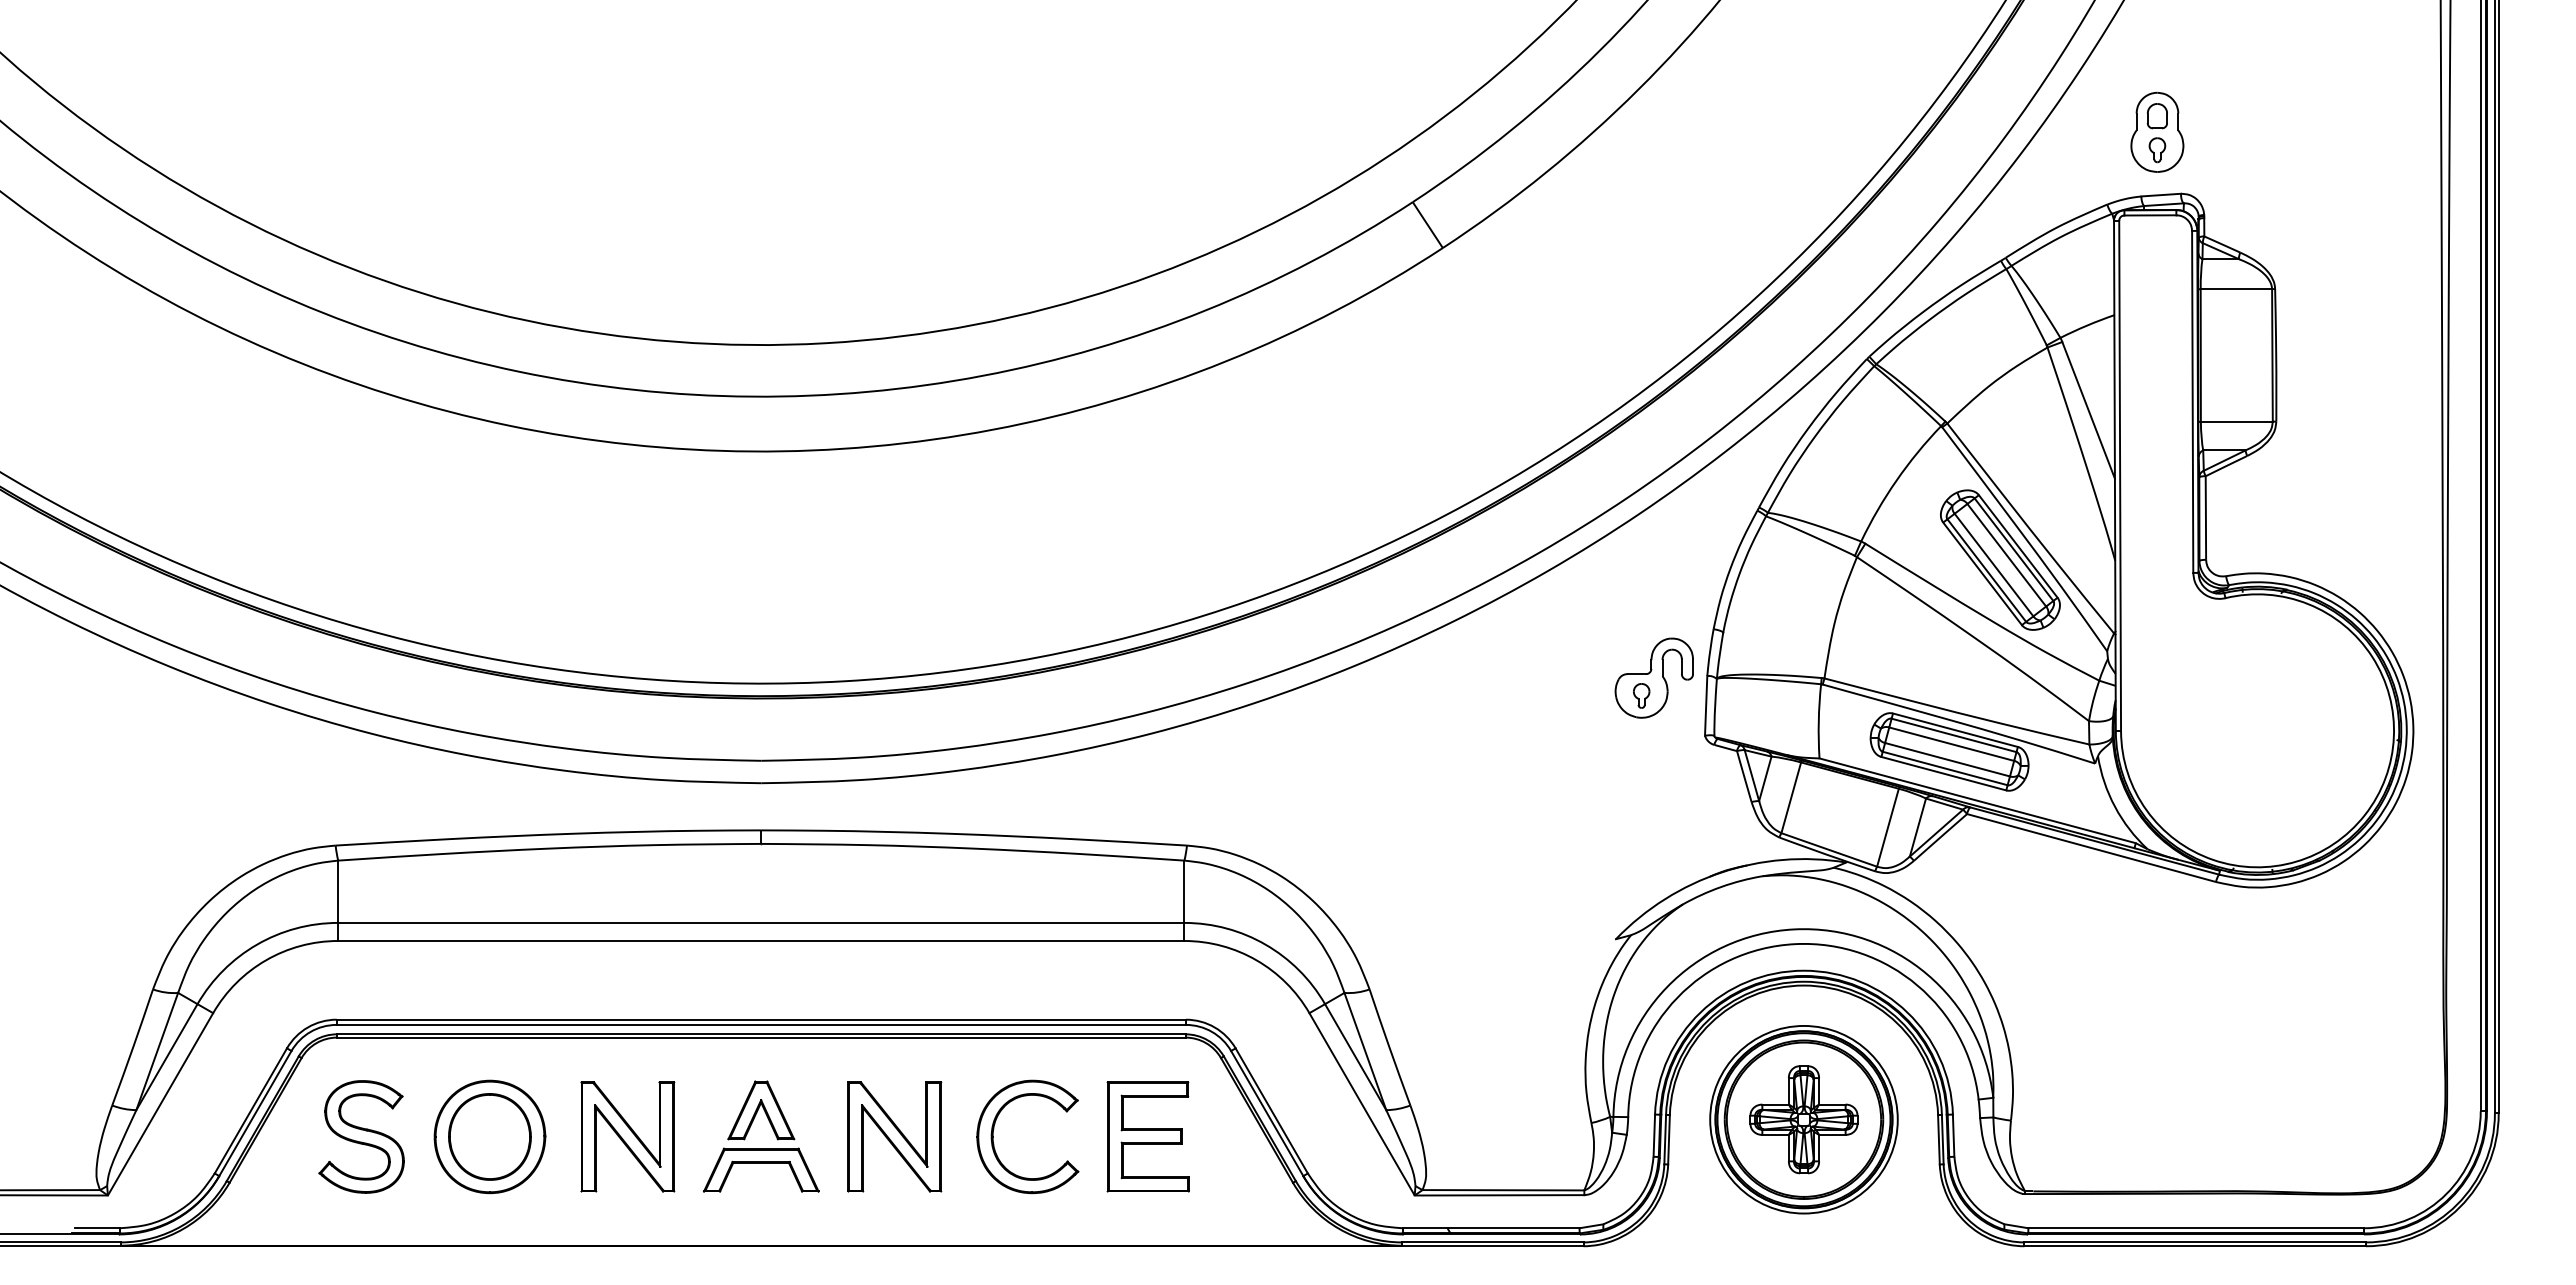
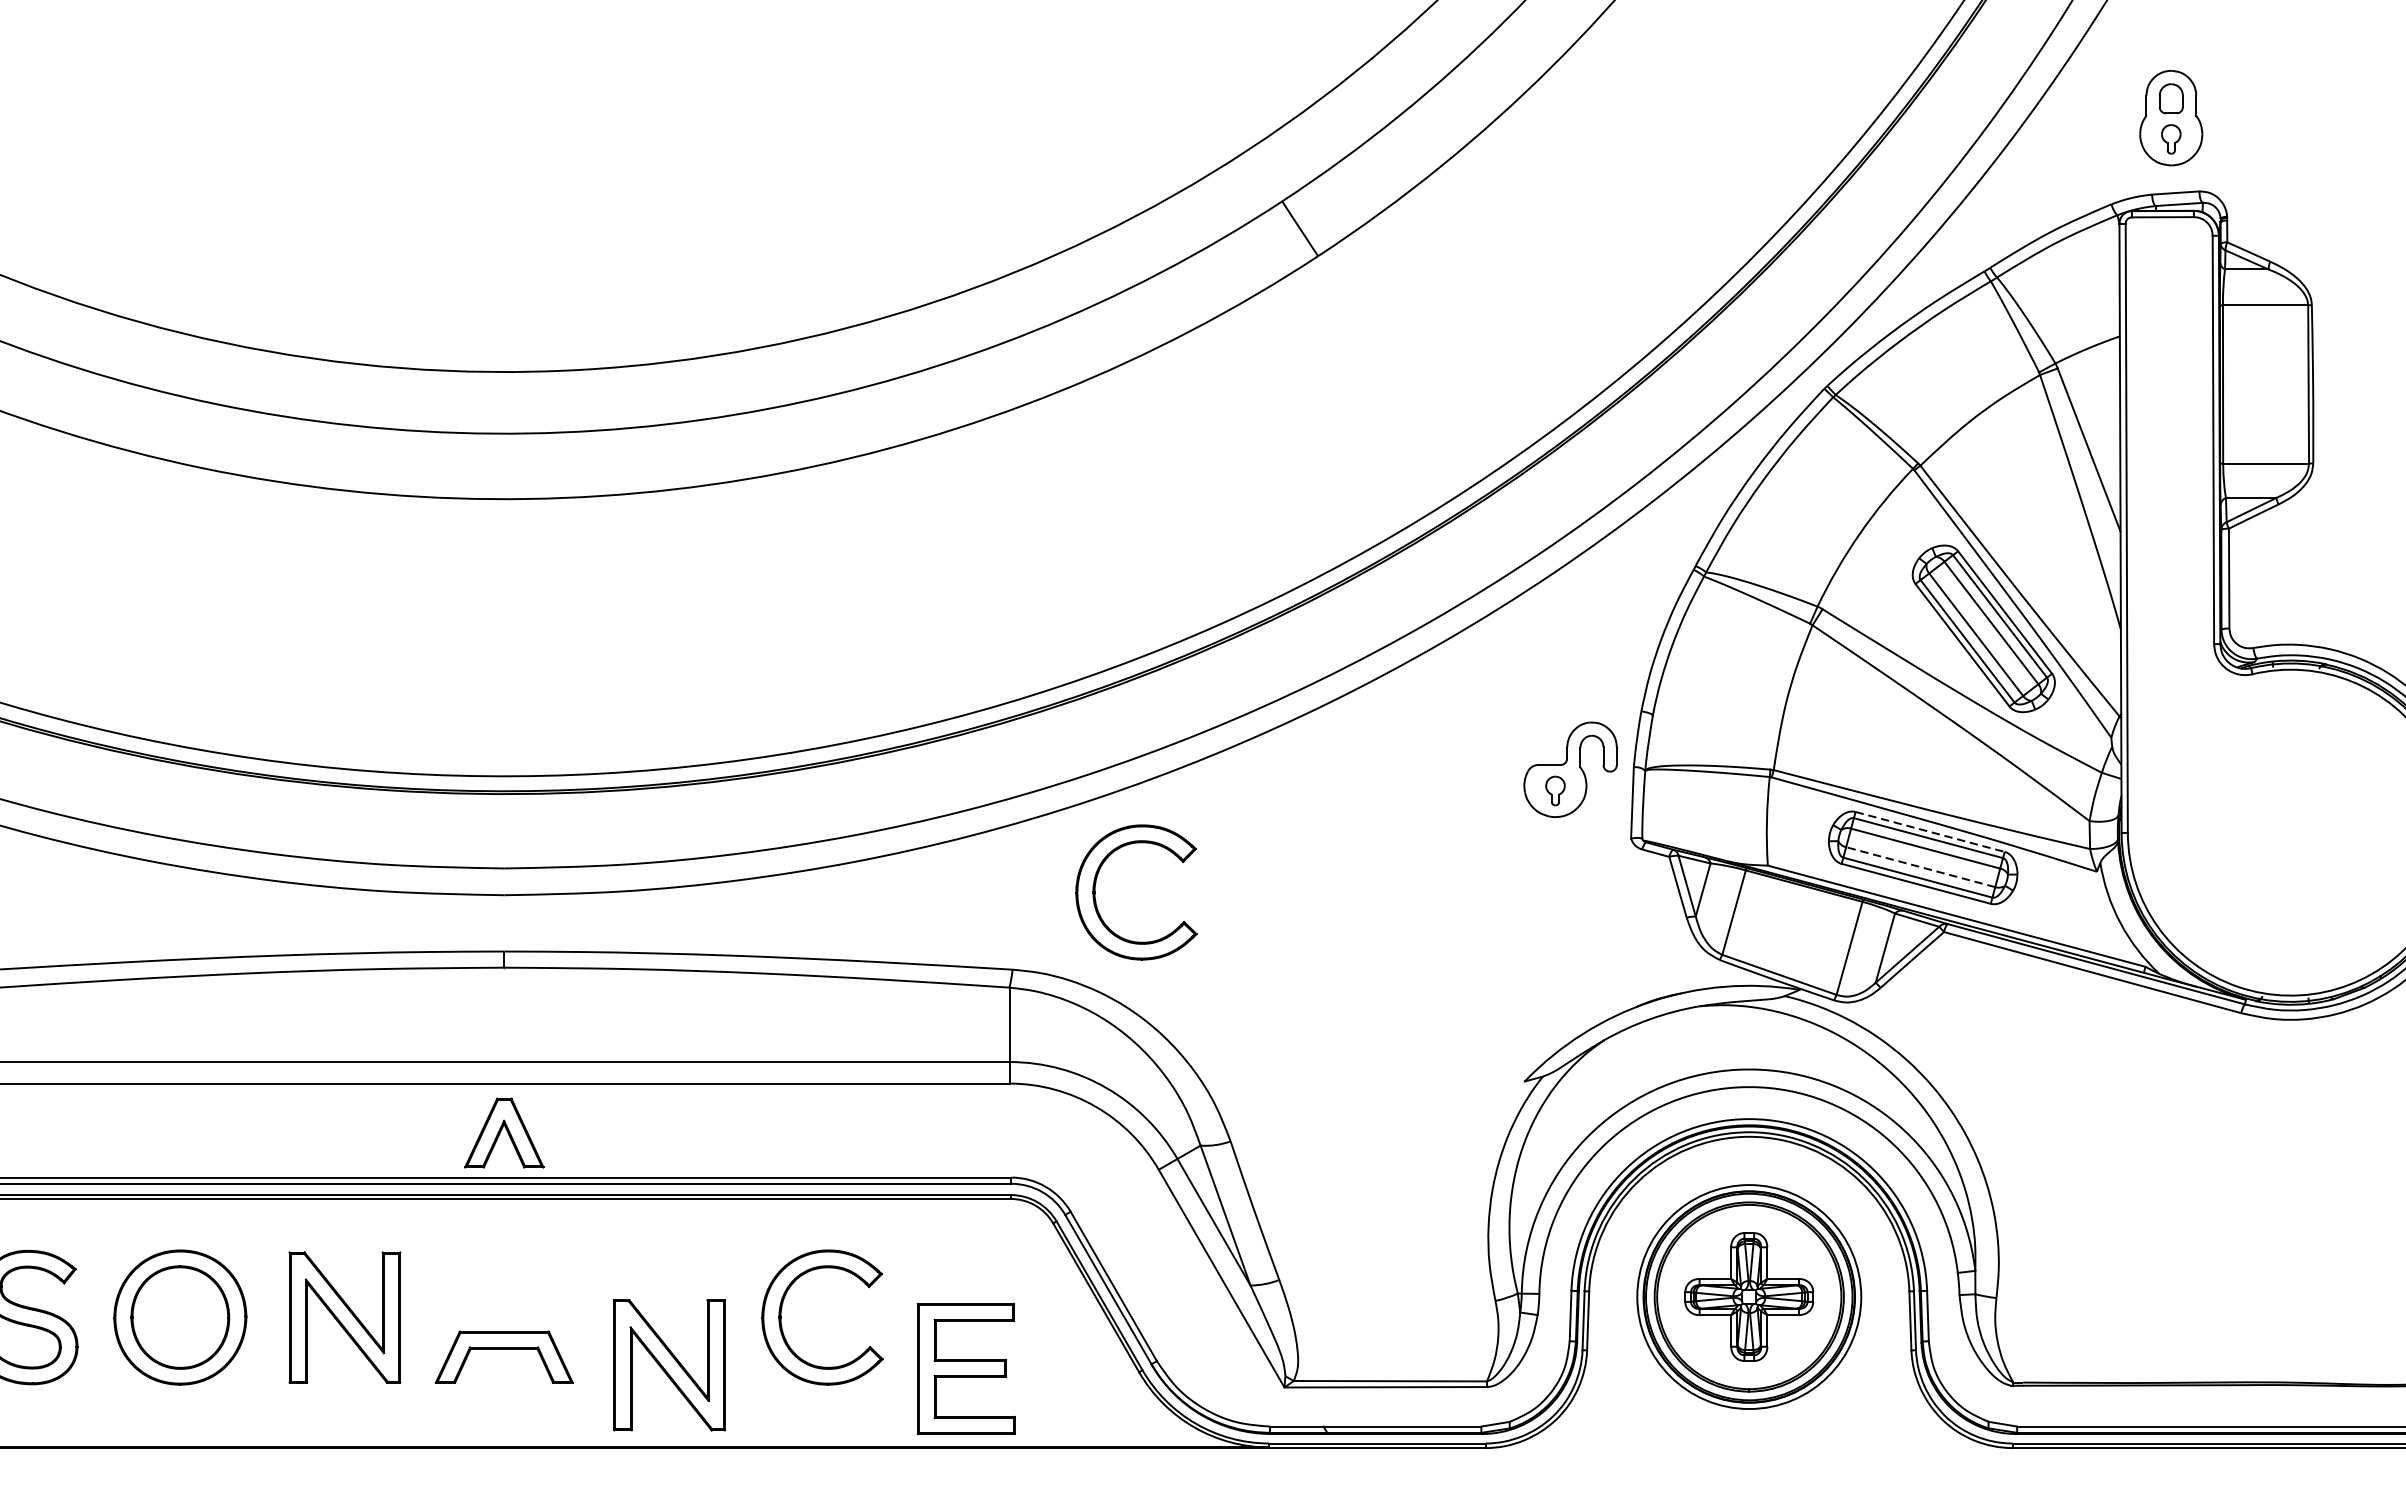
line: (1955, 730) -> (1930, 832), solid -> dashed
line: (1947, 759) -> (1920, 866), solid -> dashed
part: (1257, 773) -> (1096, 883), added
part: (761, 1110) -> (504, 1133), moved
part: (894, 1136) -> (669, 1364), moved
part: (1147, 1136) -> (965, 1368), moved

